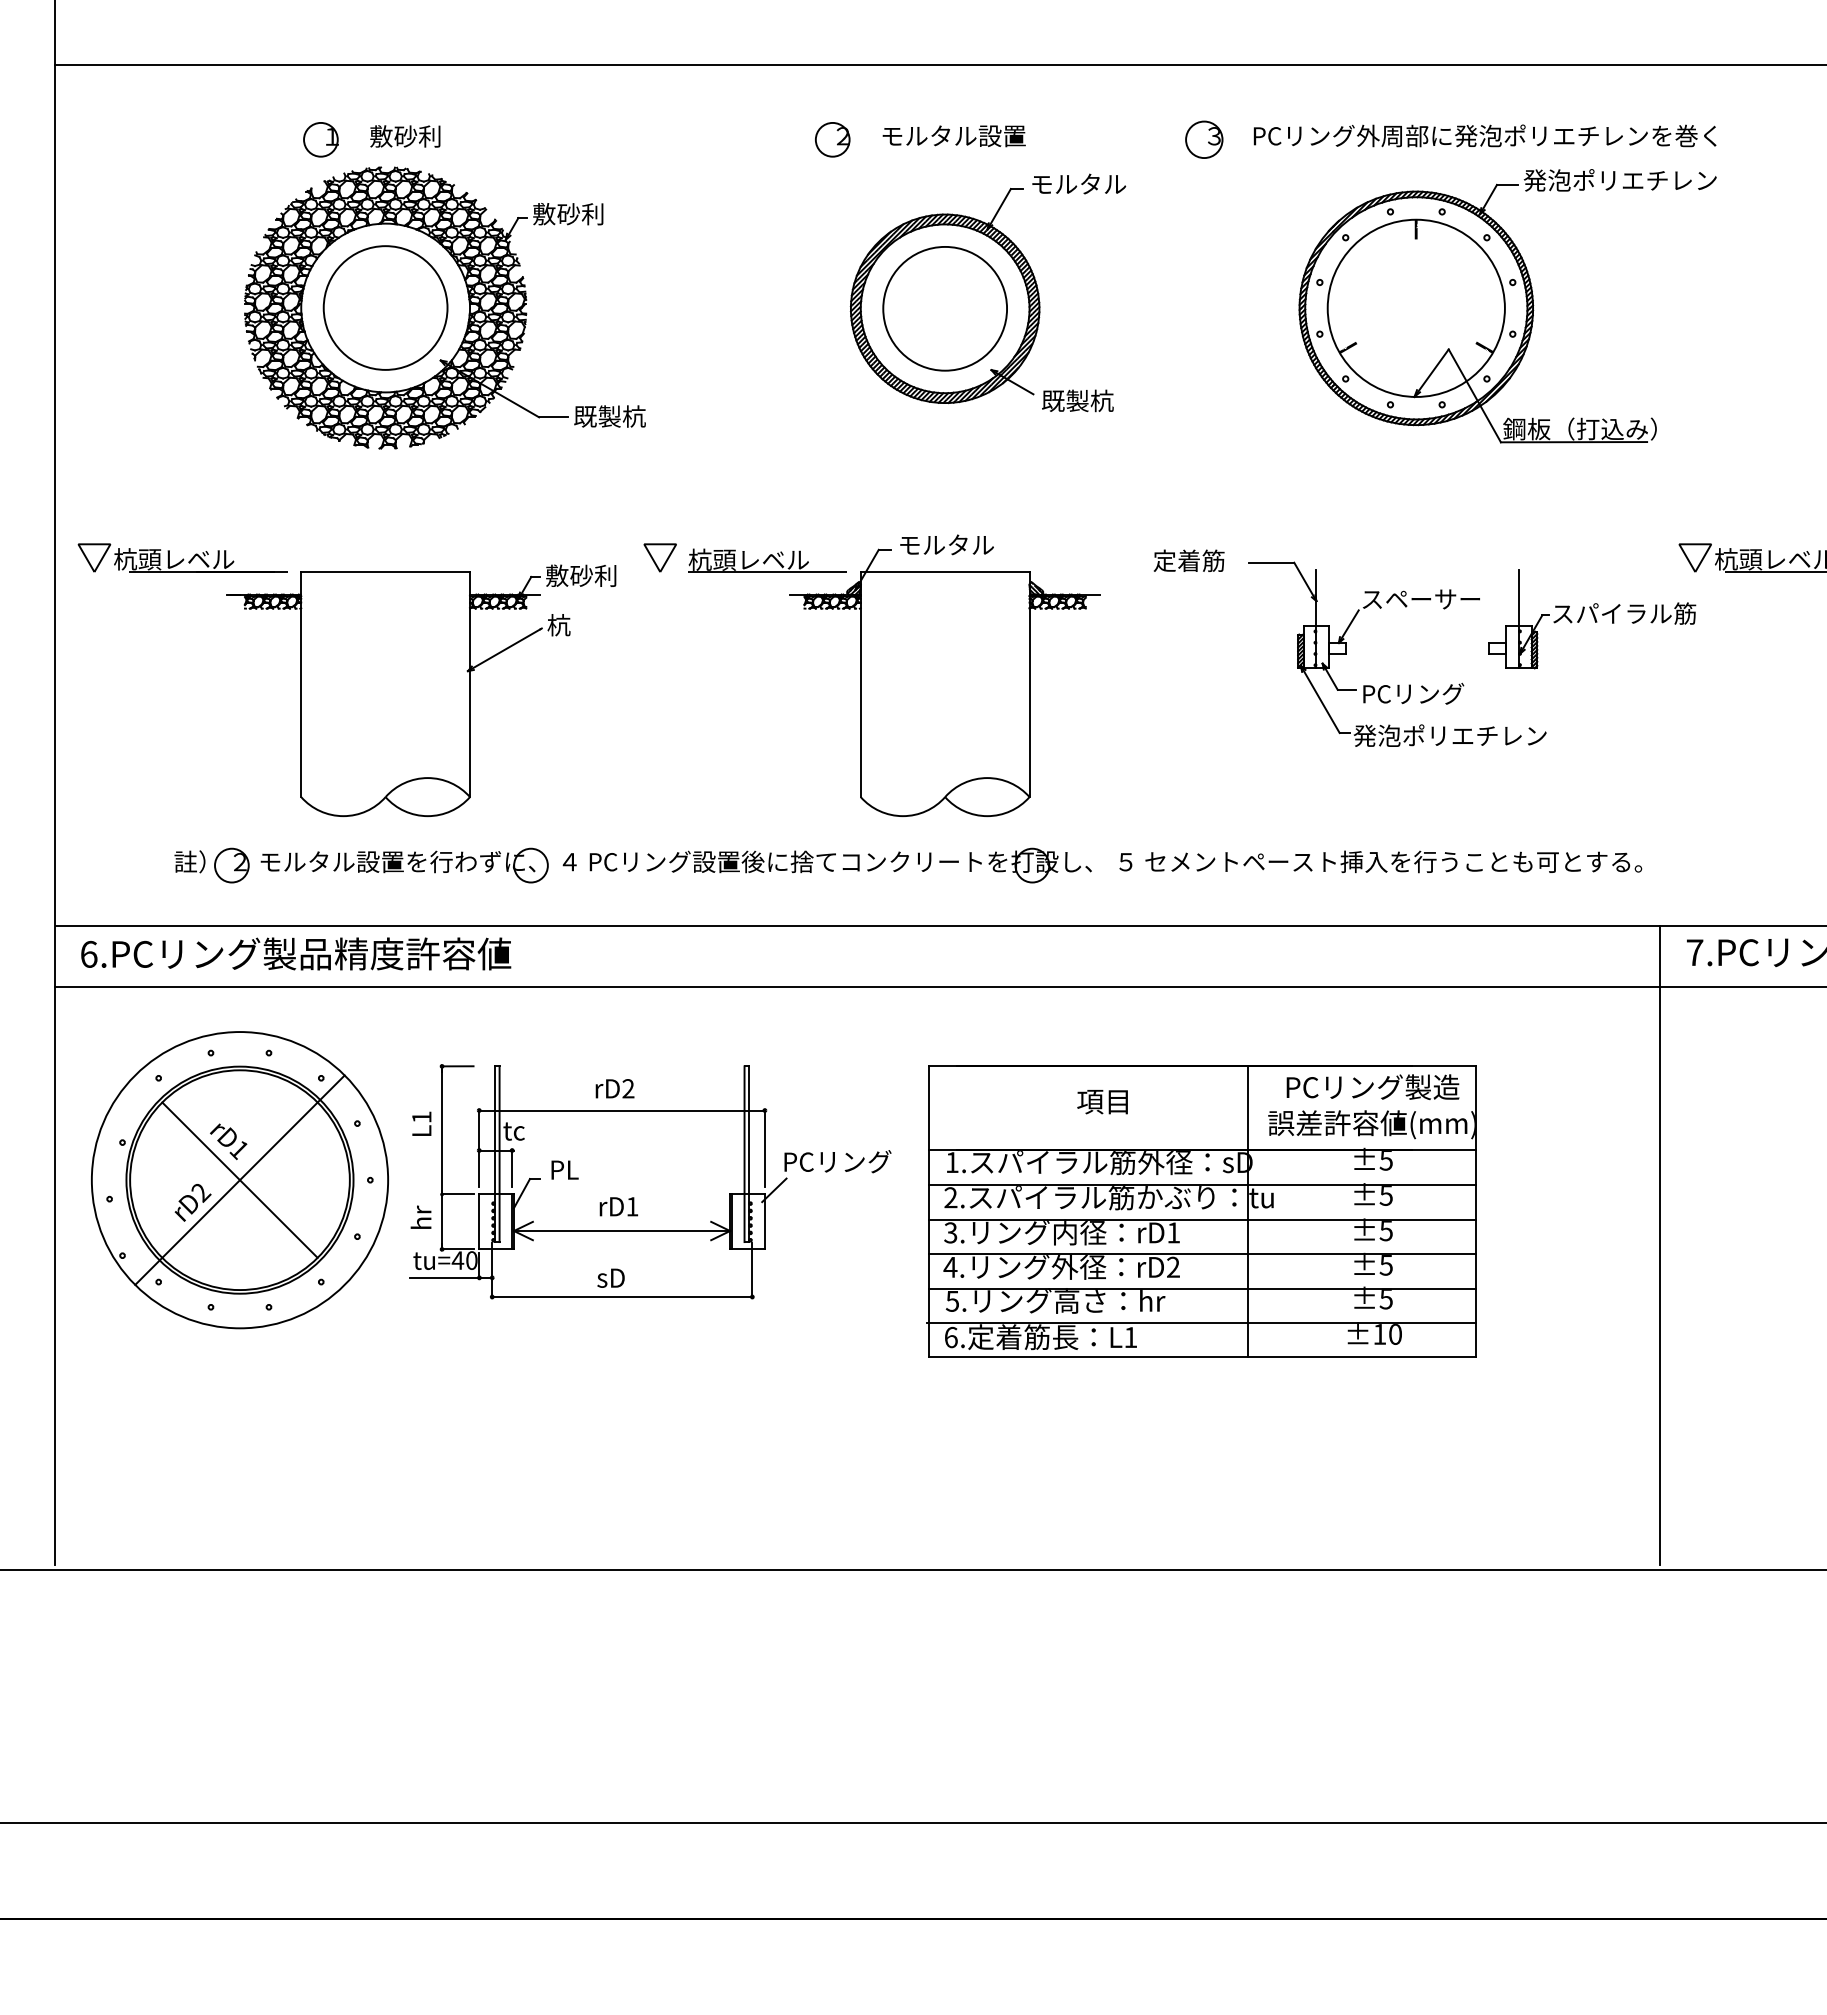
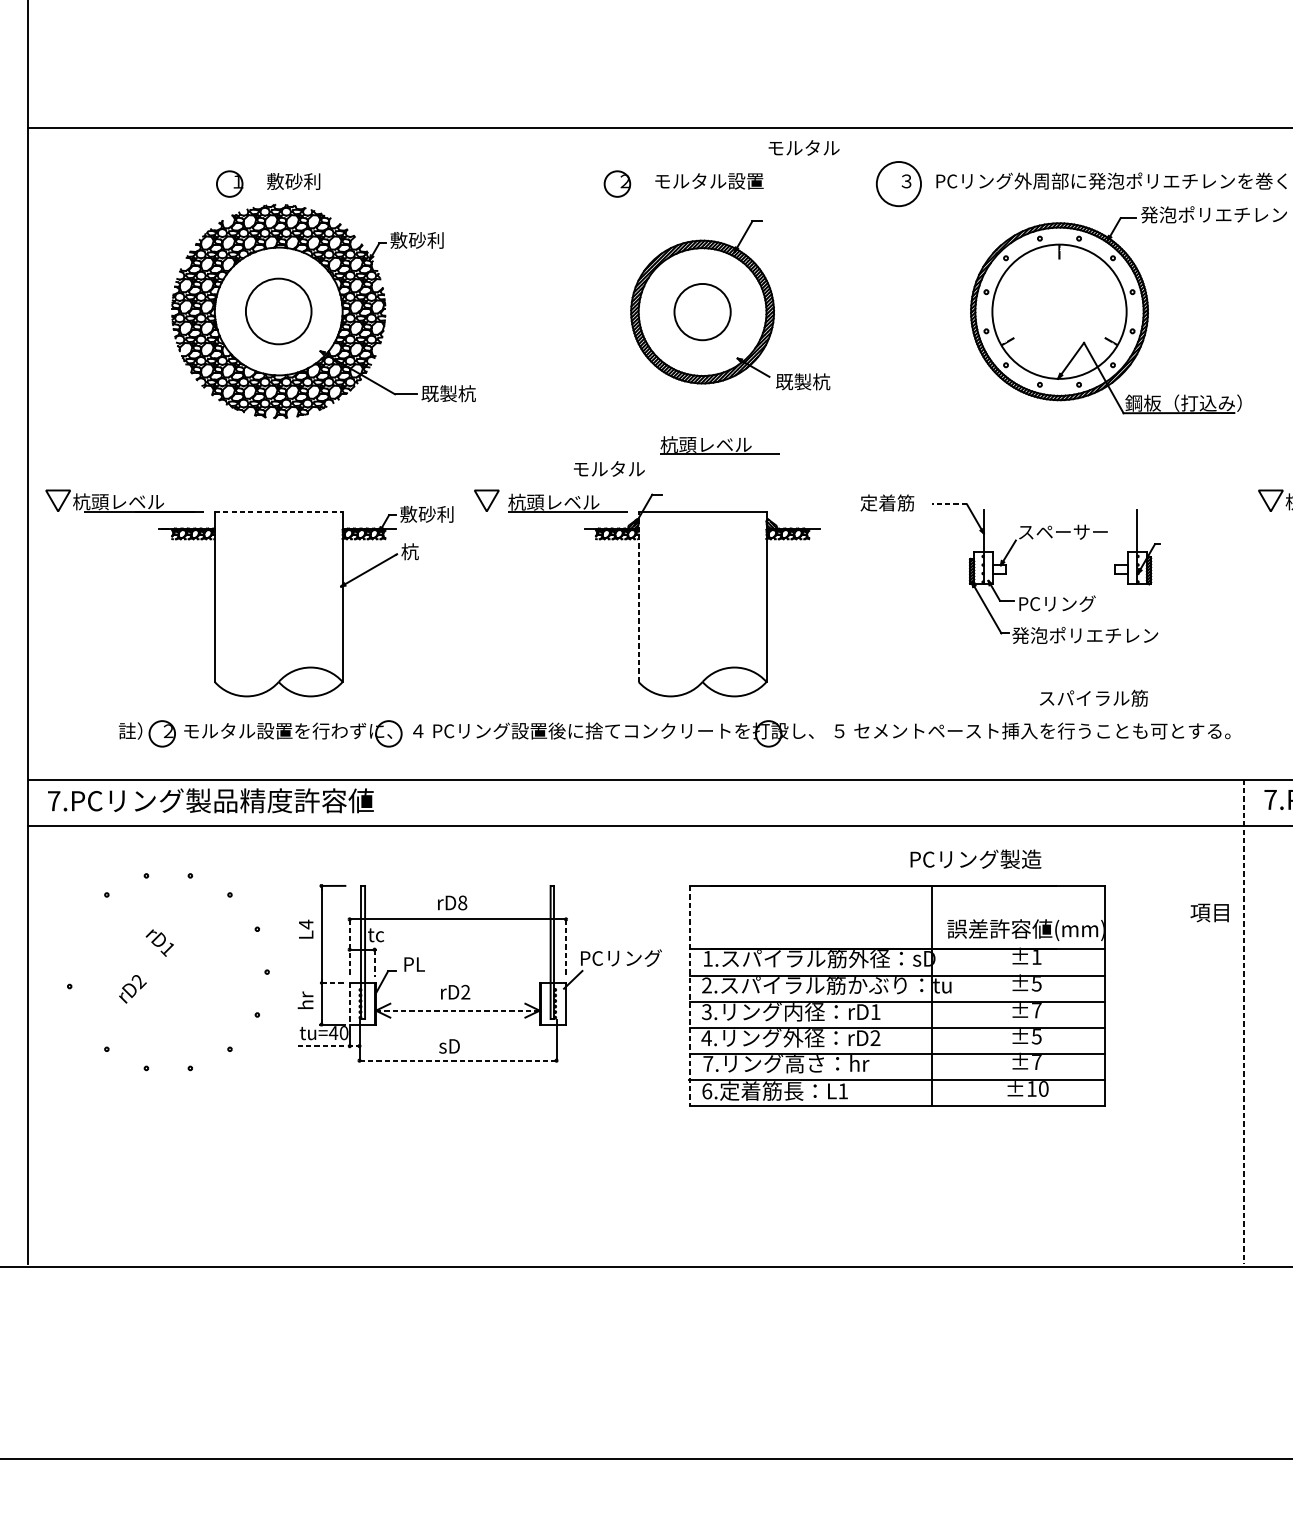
circle: (1204, 139) -> (899, 183), size x1.6
text: (1079, 183) -> (804, 147), moved
circle: (385, 307) -> (278, 311), size x0.7
circle: (945, 308) -> (702, 311), size x0.6
part: (968, 484) -> (720, 445), added
text: (946, 544) -> (608, 468), moved
line: (1271, 562) -> (949, 504), solid -> dashed
line: (386, 572) -> (279, 511), solid -> dashed
text: (1624, 613) -> (1093, 698), moved
line: (860, 684) -> (638, 596), solid -> dashed
text: (89, 953) -> (54, 800), 6.PC -> 7.PC
text: (1372, 1087) -> (975, 859), moved
text: (628, 1088) -> (462, 902), rD2 -> rD8
text: (1102, 1102) -> (1209, 913), moved
text: (421, 1116) -> (305, 923), L1 -> L4
line: (479, 1149) -> (349, 948), solid -> dashed
line: (764, 1149) -> (565, 948), solid -> dashed
text: (1385, 1160) -> (1036, 957), ±5 -> ±1
line: (512, 1169) -> (374, 964), solid -> dashed
part: (239, 1180) -> (168, 972), removed
line: (458, 1194) -> (333, 983), solid -> dashed
text: (632, 1206) -> (465, 992), rD1 -> rD2
line: (928, 1211) -> (689, 995), solid -> dashed
line: (479, 1222) -> (349, 1004), solid -> dashed
line: (622, 1231) -> (458, 1011), solid -> dashed
text: (1385, 1231) -> (1036, 1011), ±5 -> ±7
line: (1660, 1245) -> (1244, 1021), solid -> dashed
line: (451, 1277) -> (328, 1045), solid -> dashed
line: (621, 1297) -> (457, 1061), solid -> dashed
text: (1385, 1299) -> (1036, 1062), ±5 -> ±7
text: (952, 1301) -> (708, 1064), 5. -> 7.

